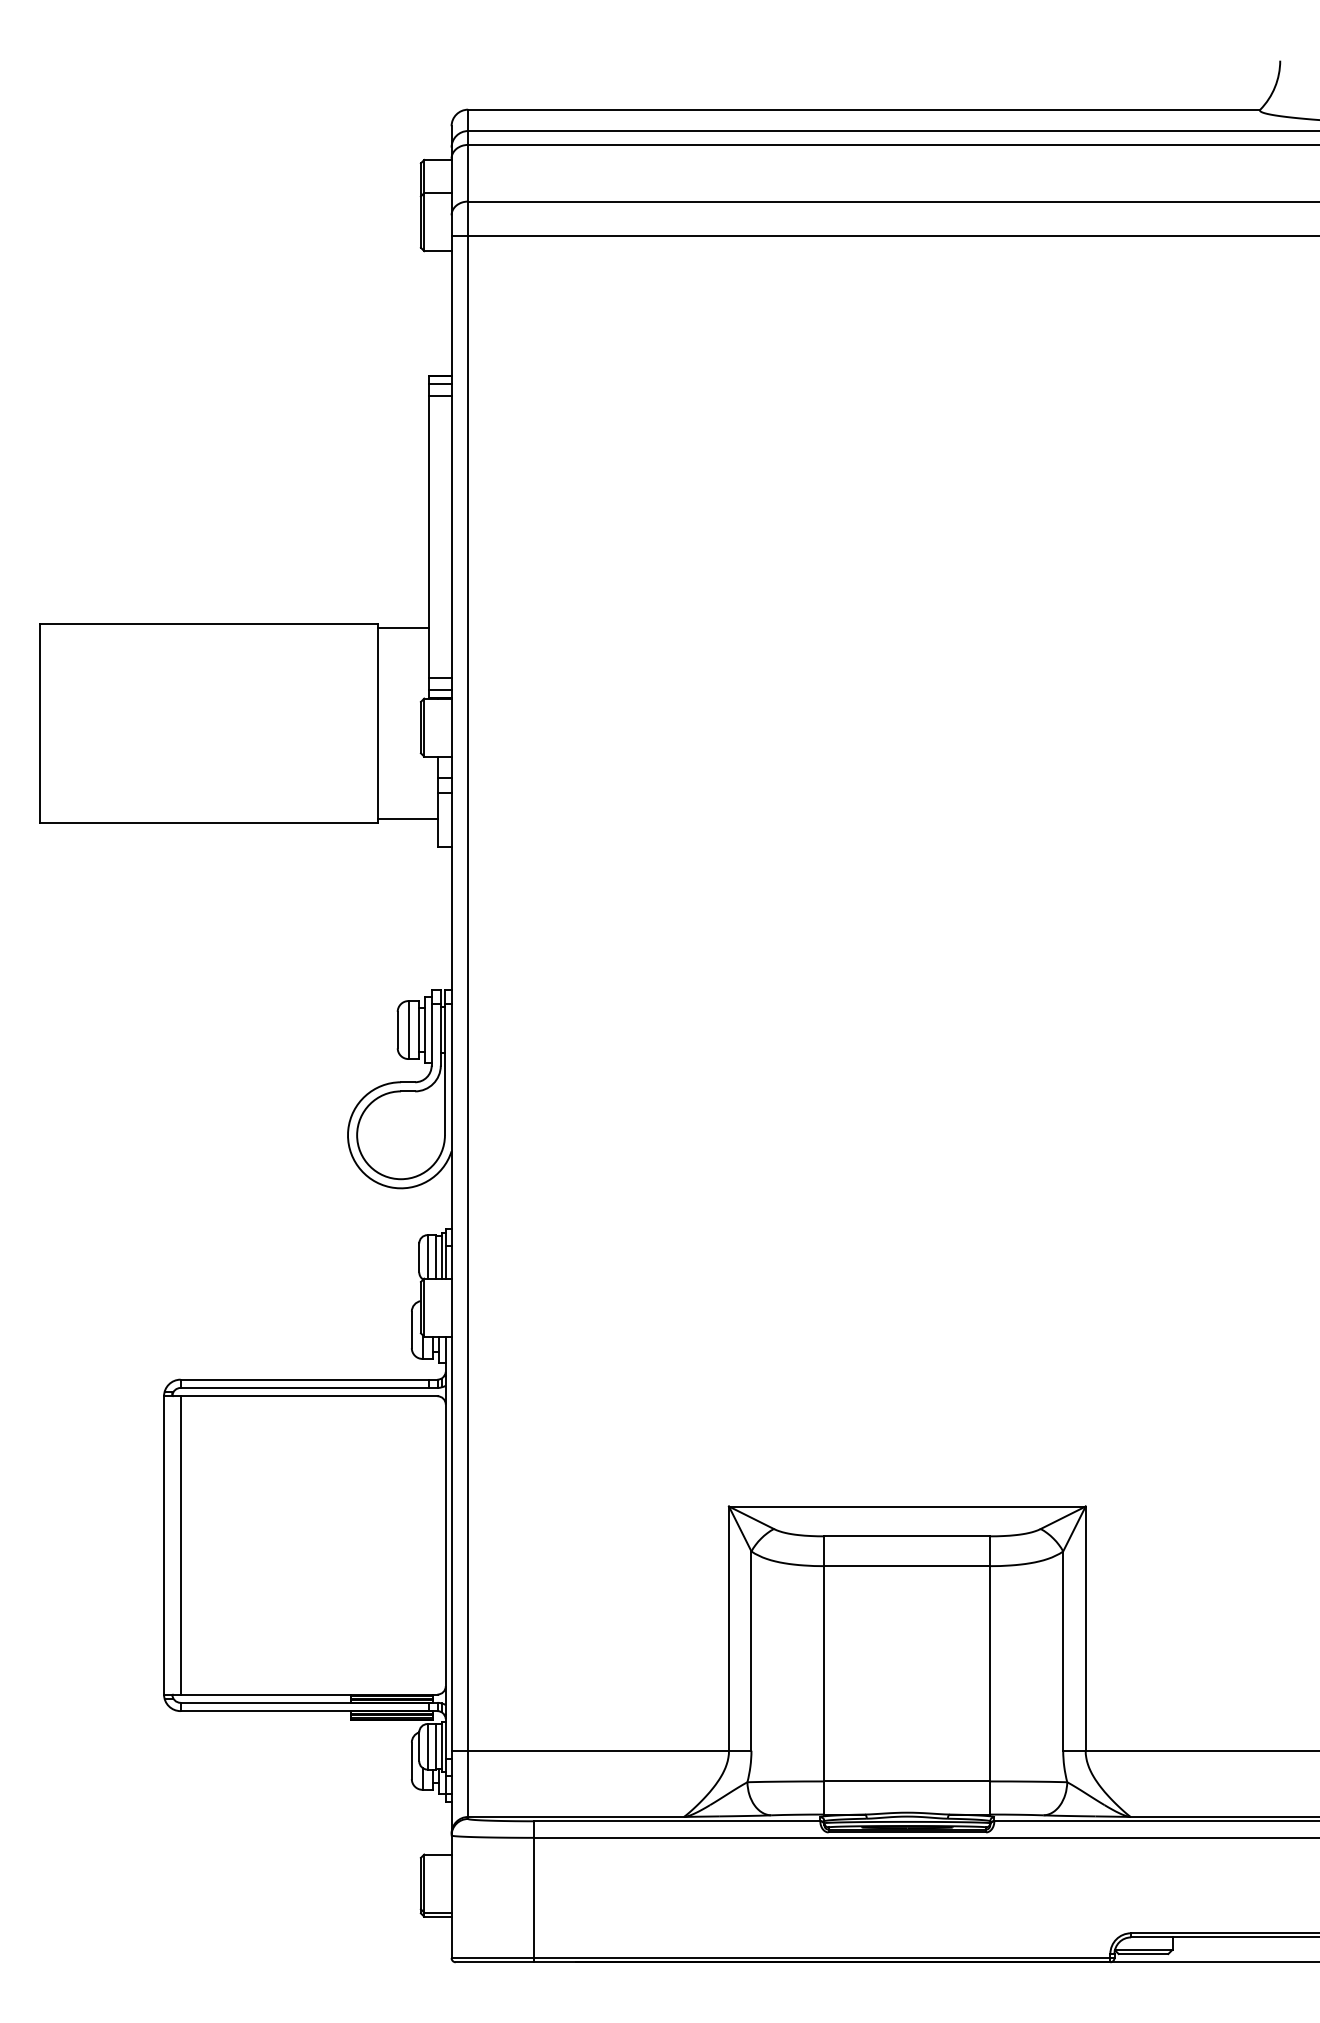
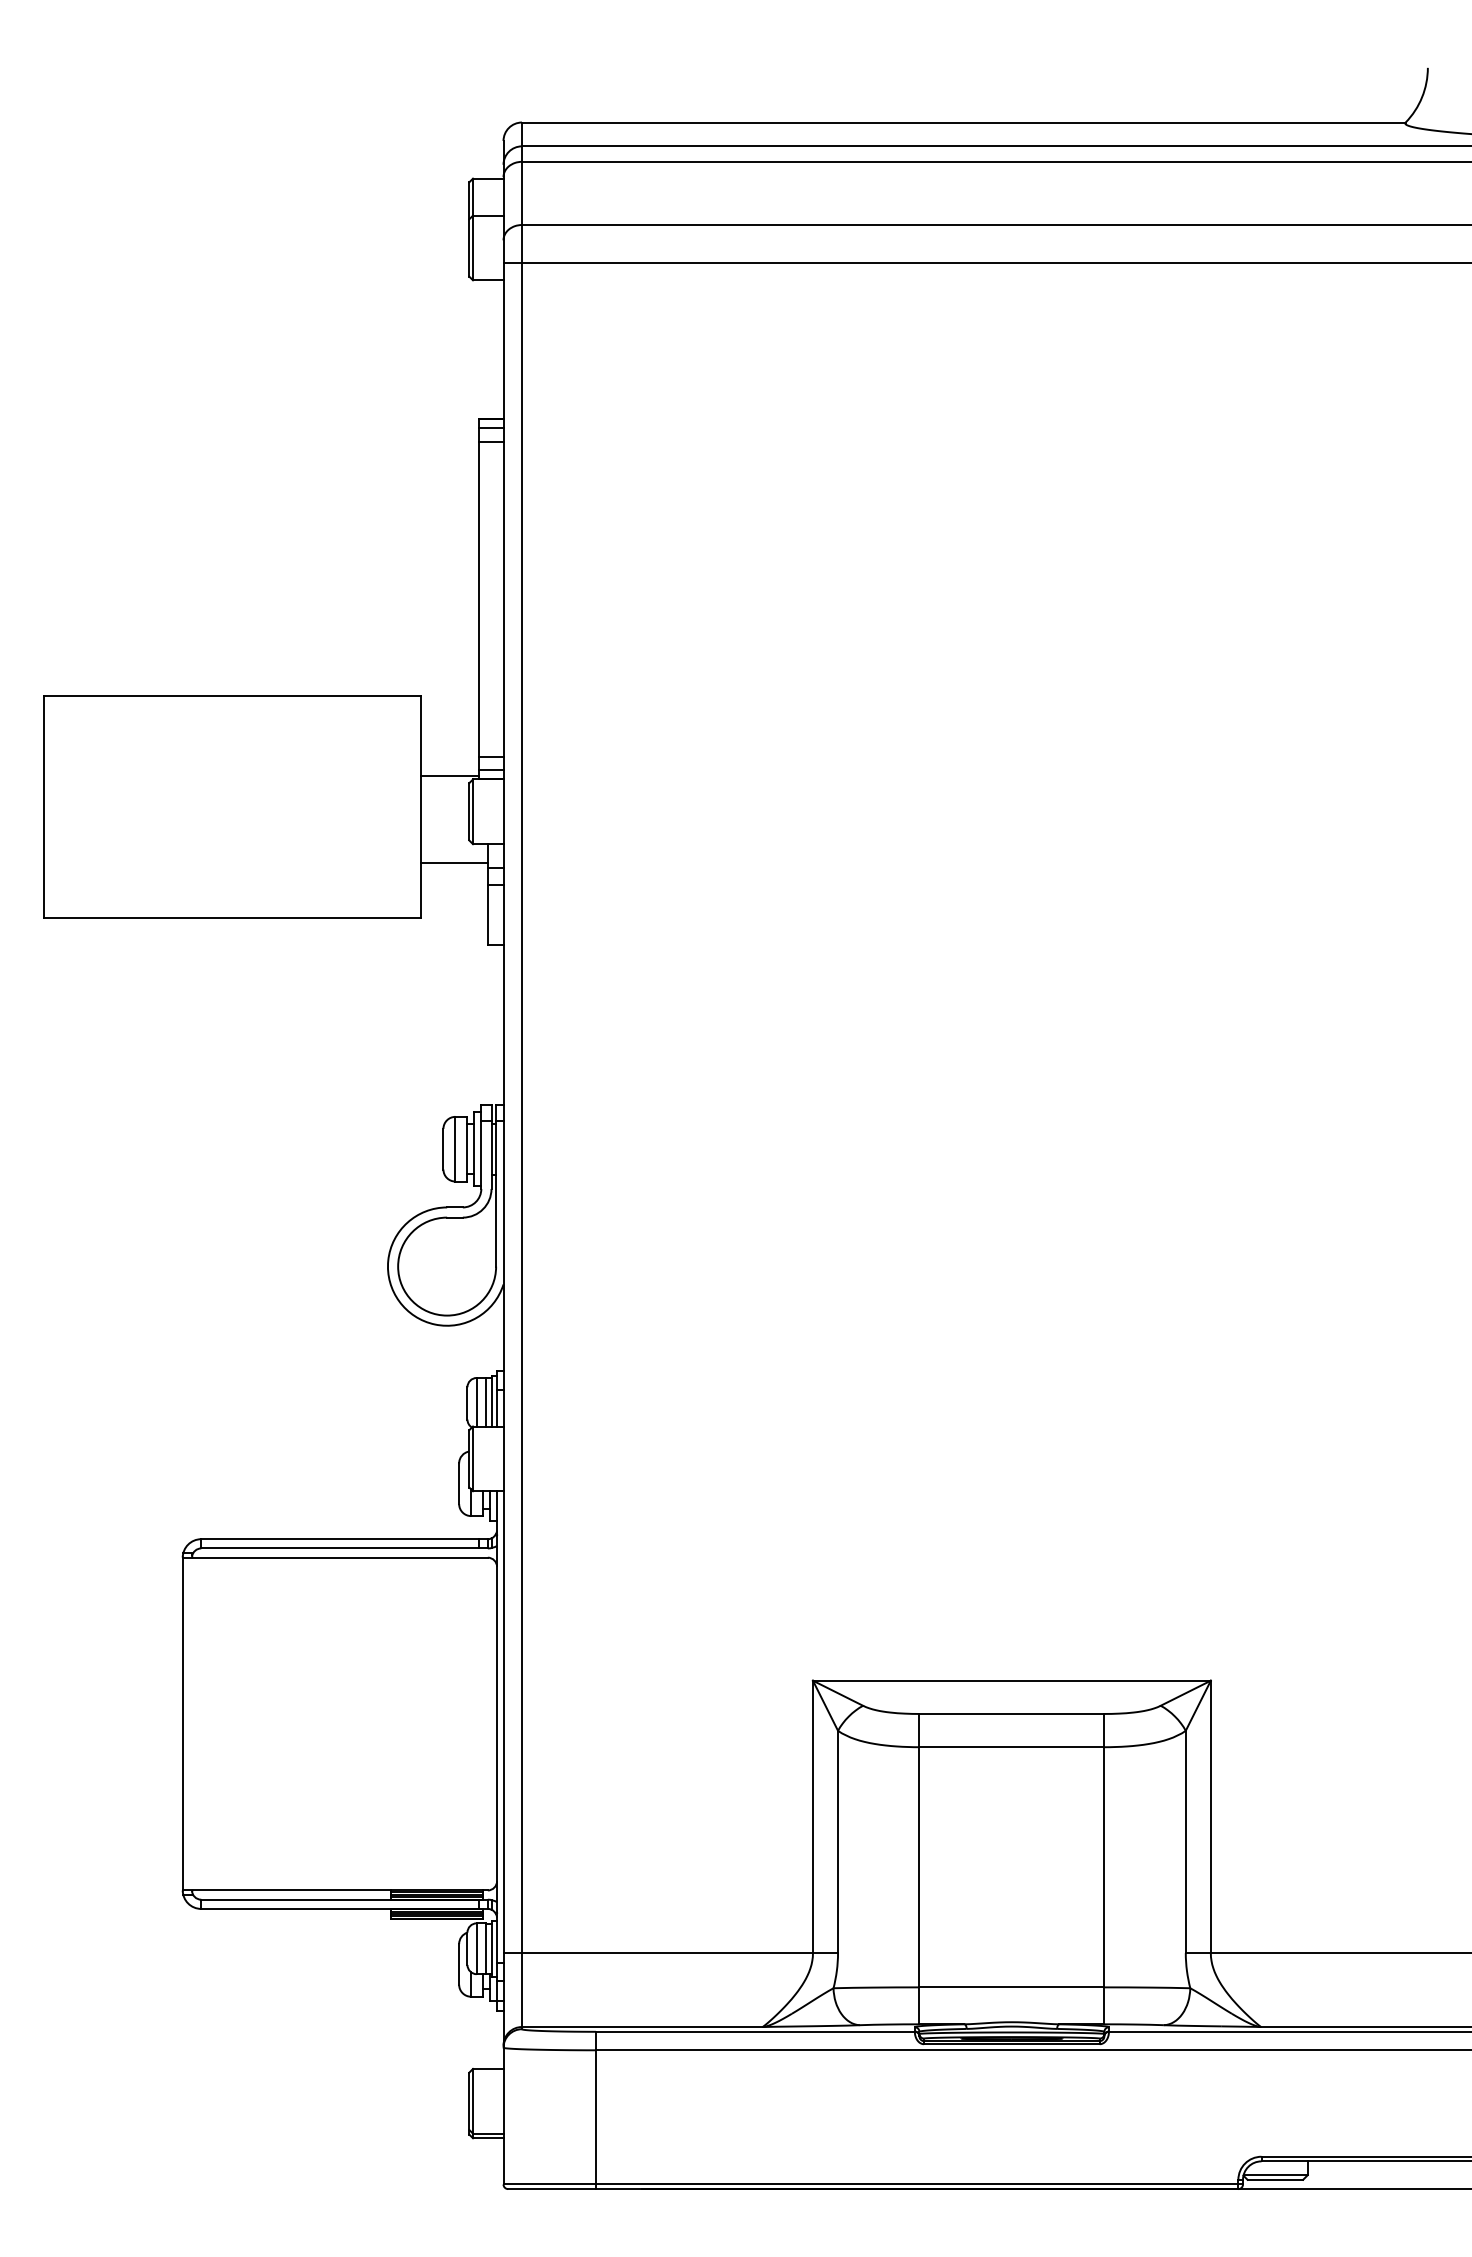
line: (403, 628) -> (449, 776), moved
line: (407, 818) -> (454, 863), moved
line: (180, 1545) -> (201, 1724), removed

